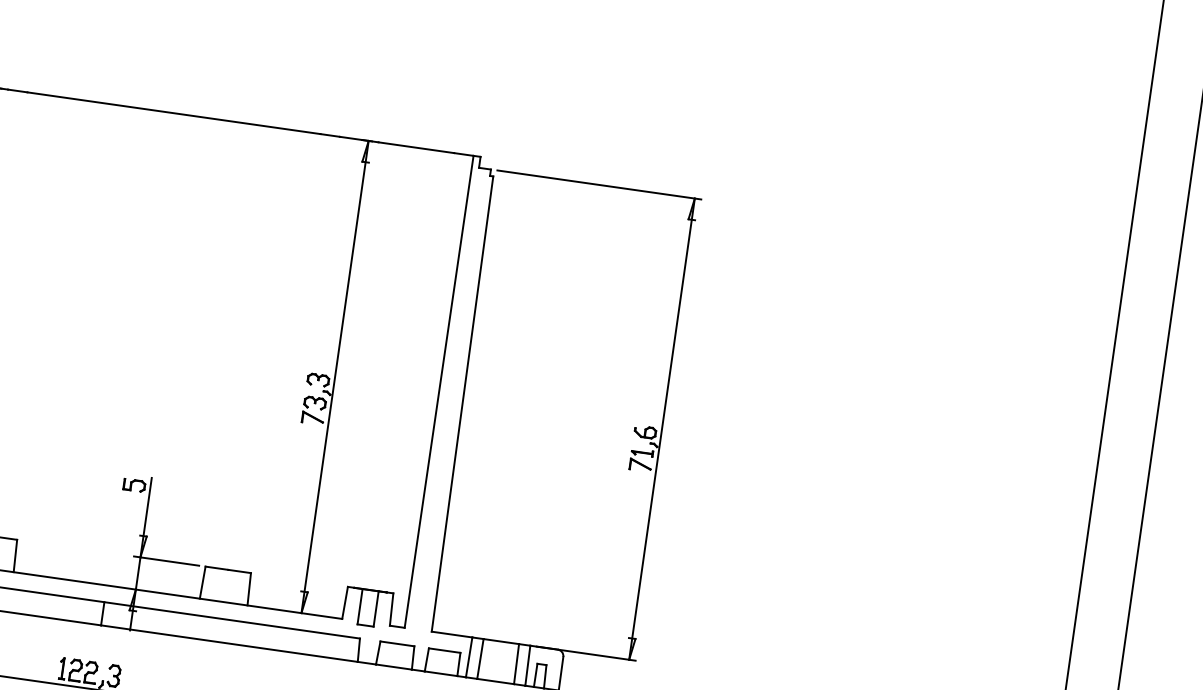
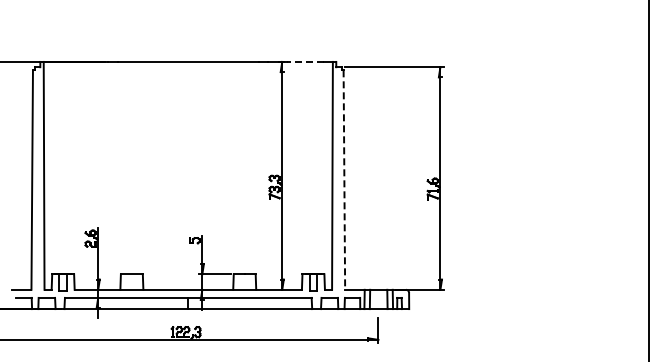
line: (414, 146) -> (304, 61), solid -> dashed
line: (462, 404) -> (344, 180), solid -> dashed

